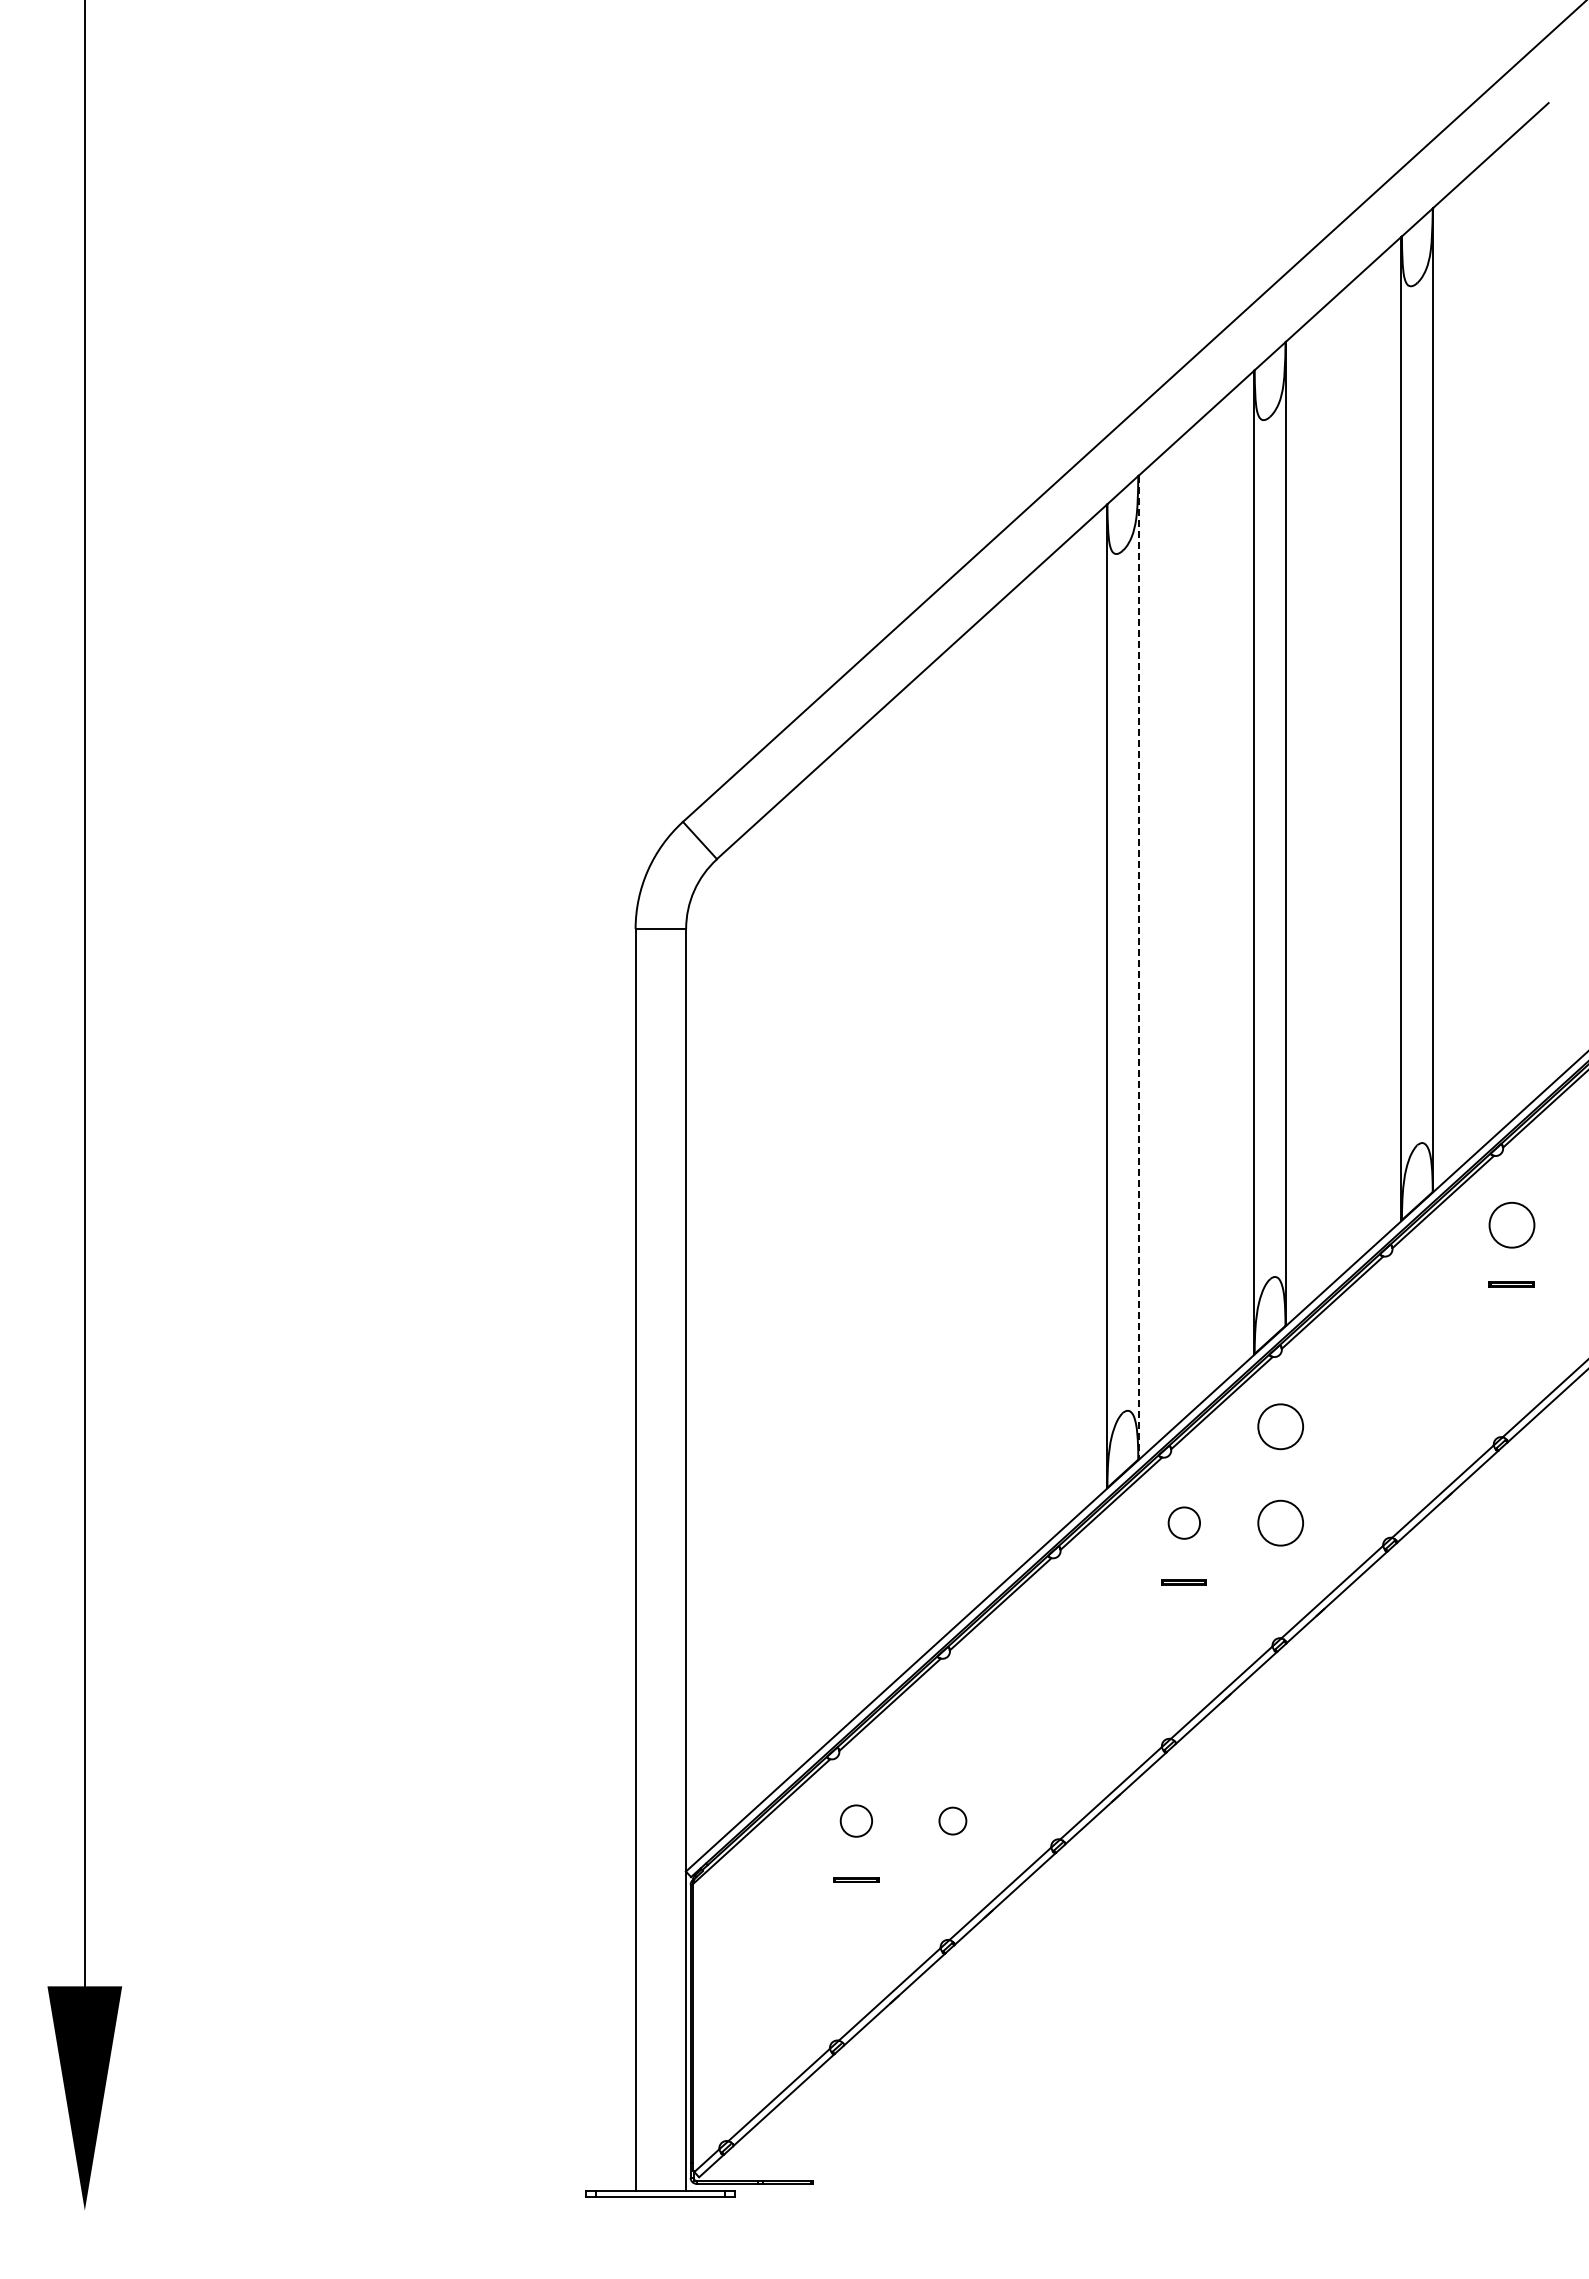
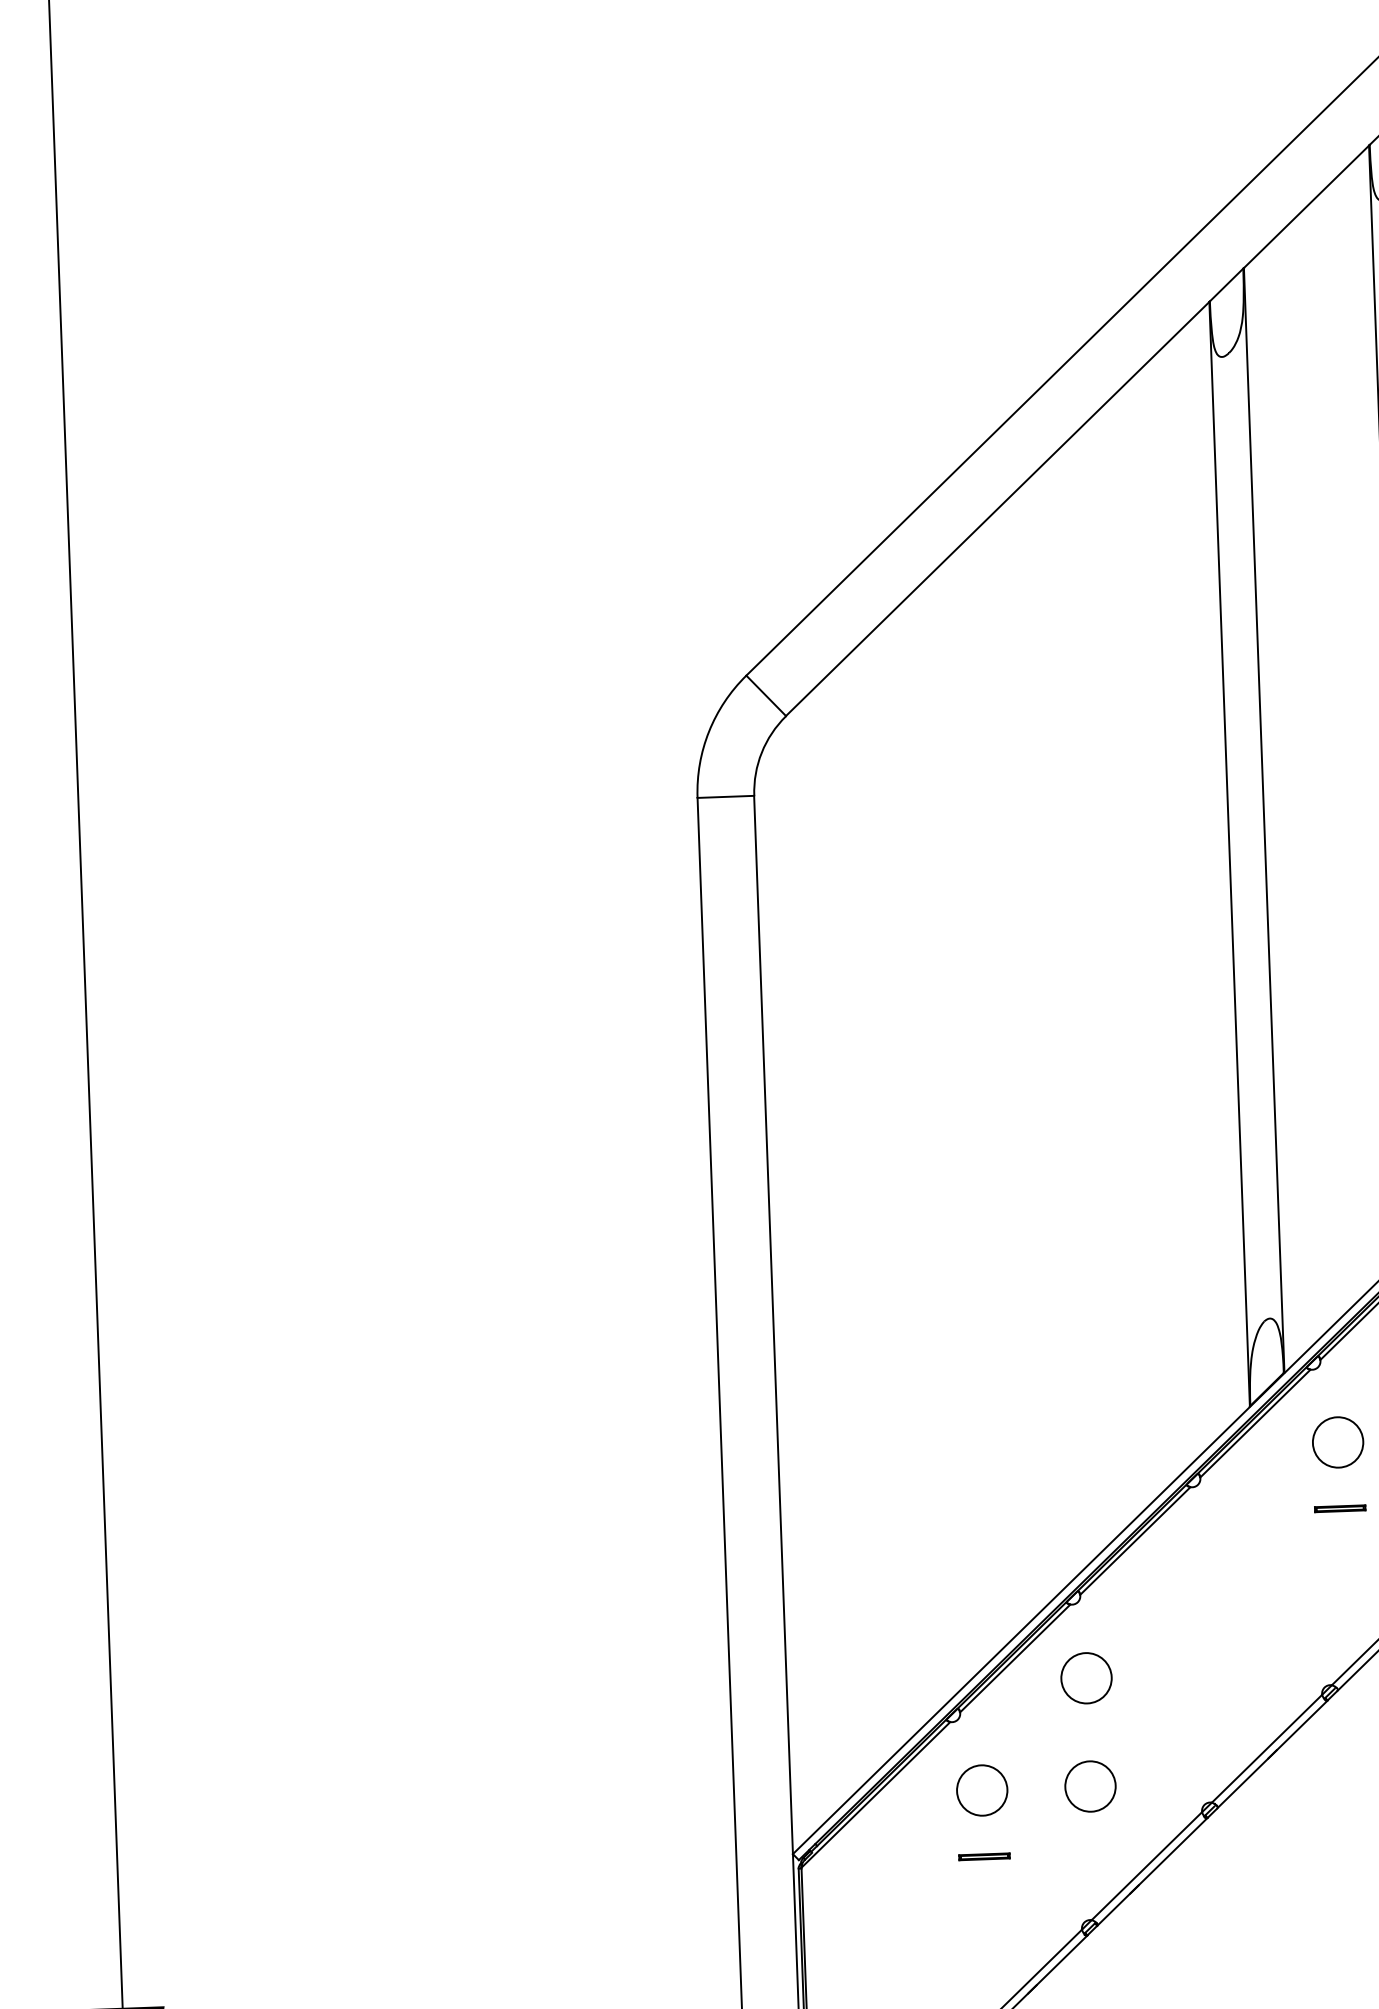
line: (1138, 967) -> (1263, 820), dashed -> solid
circle: (1184, 1522) -> (1338, 1441), size x1.43
circle: (952, 1724) -> (1086, 1678), added
circle: (856, 1820) -> (982, 1789), size x1.43
circle: (952, 1820) -> (1090, 1785), size x1.67

